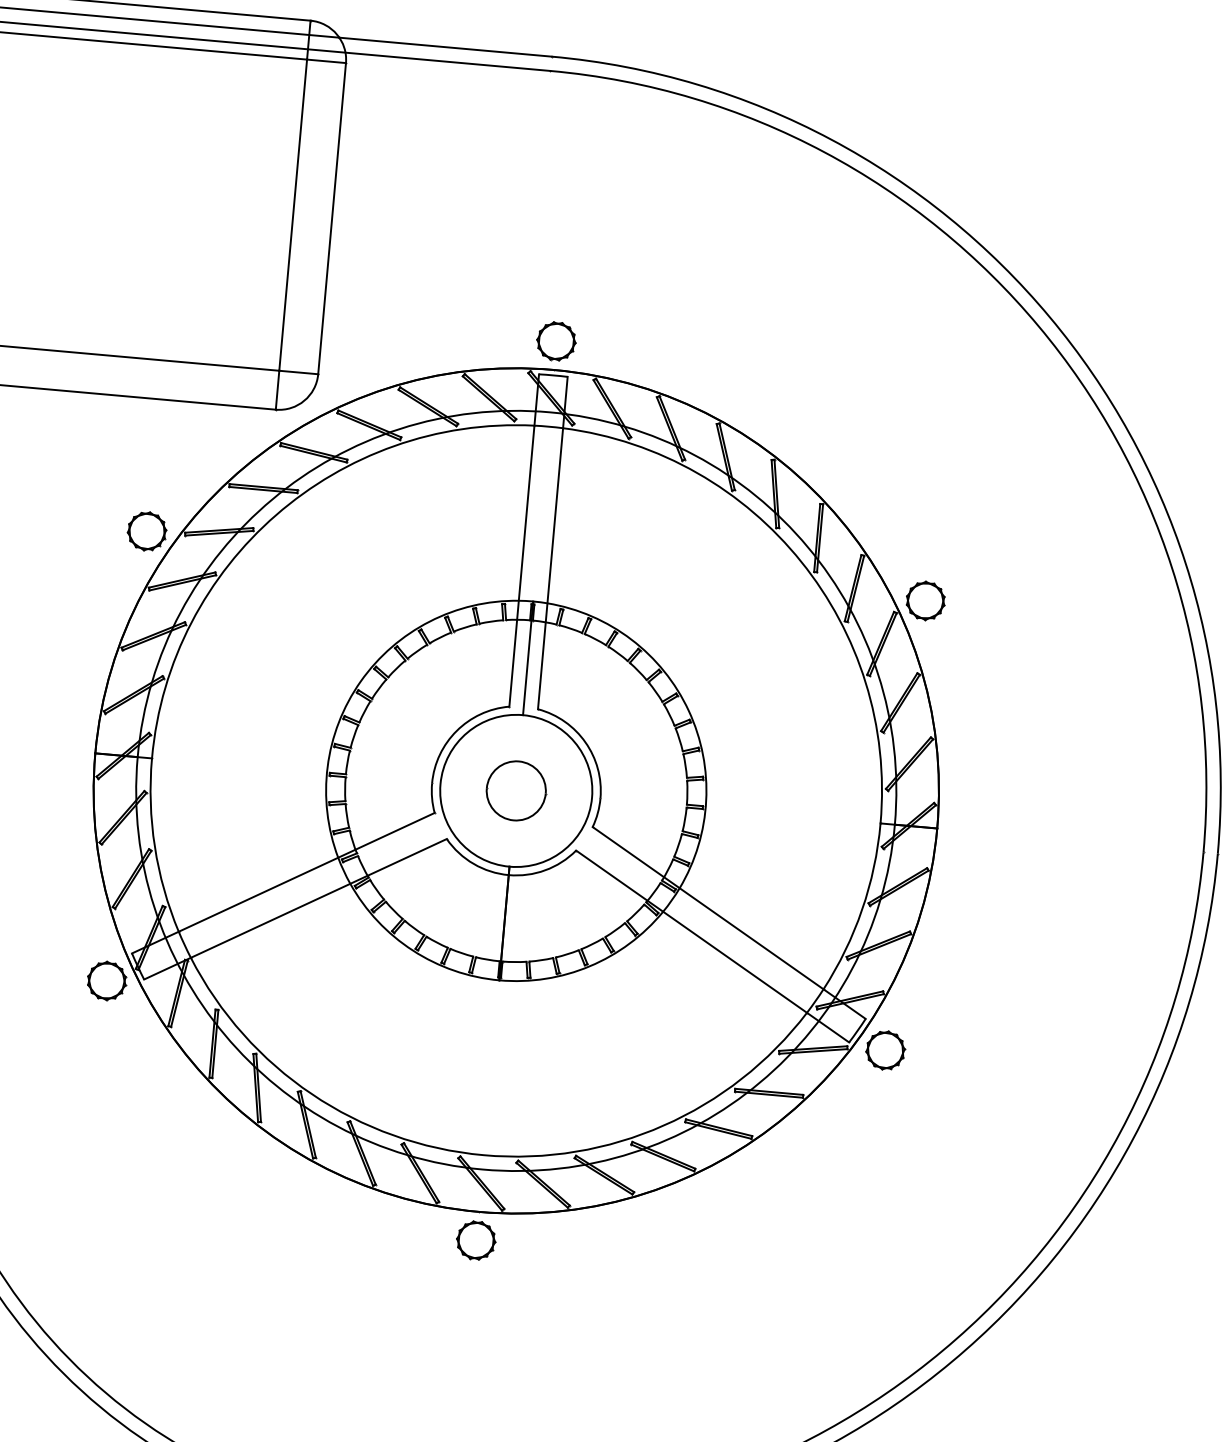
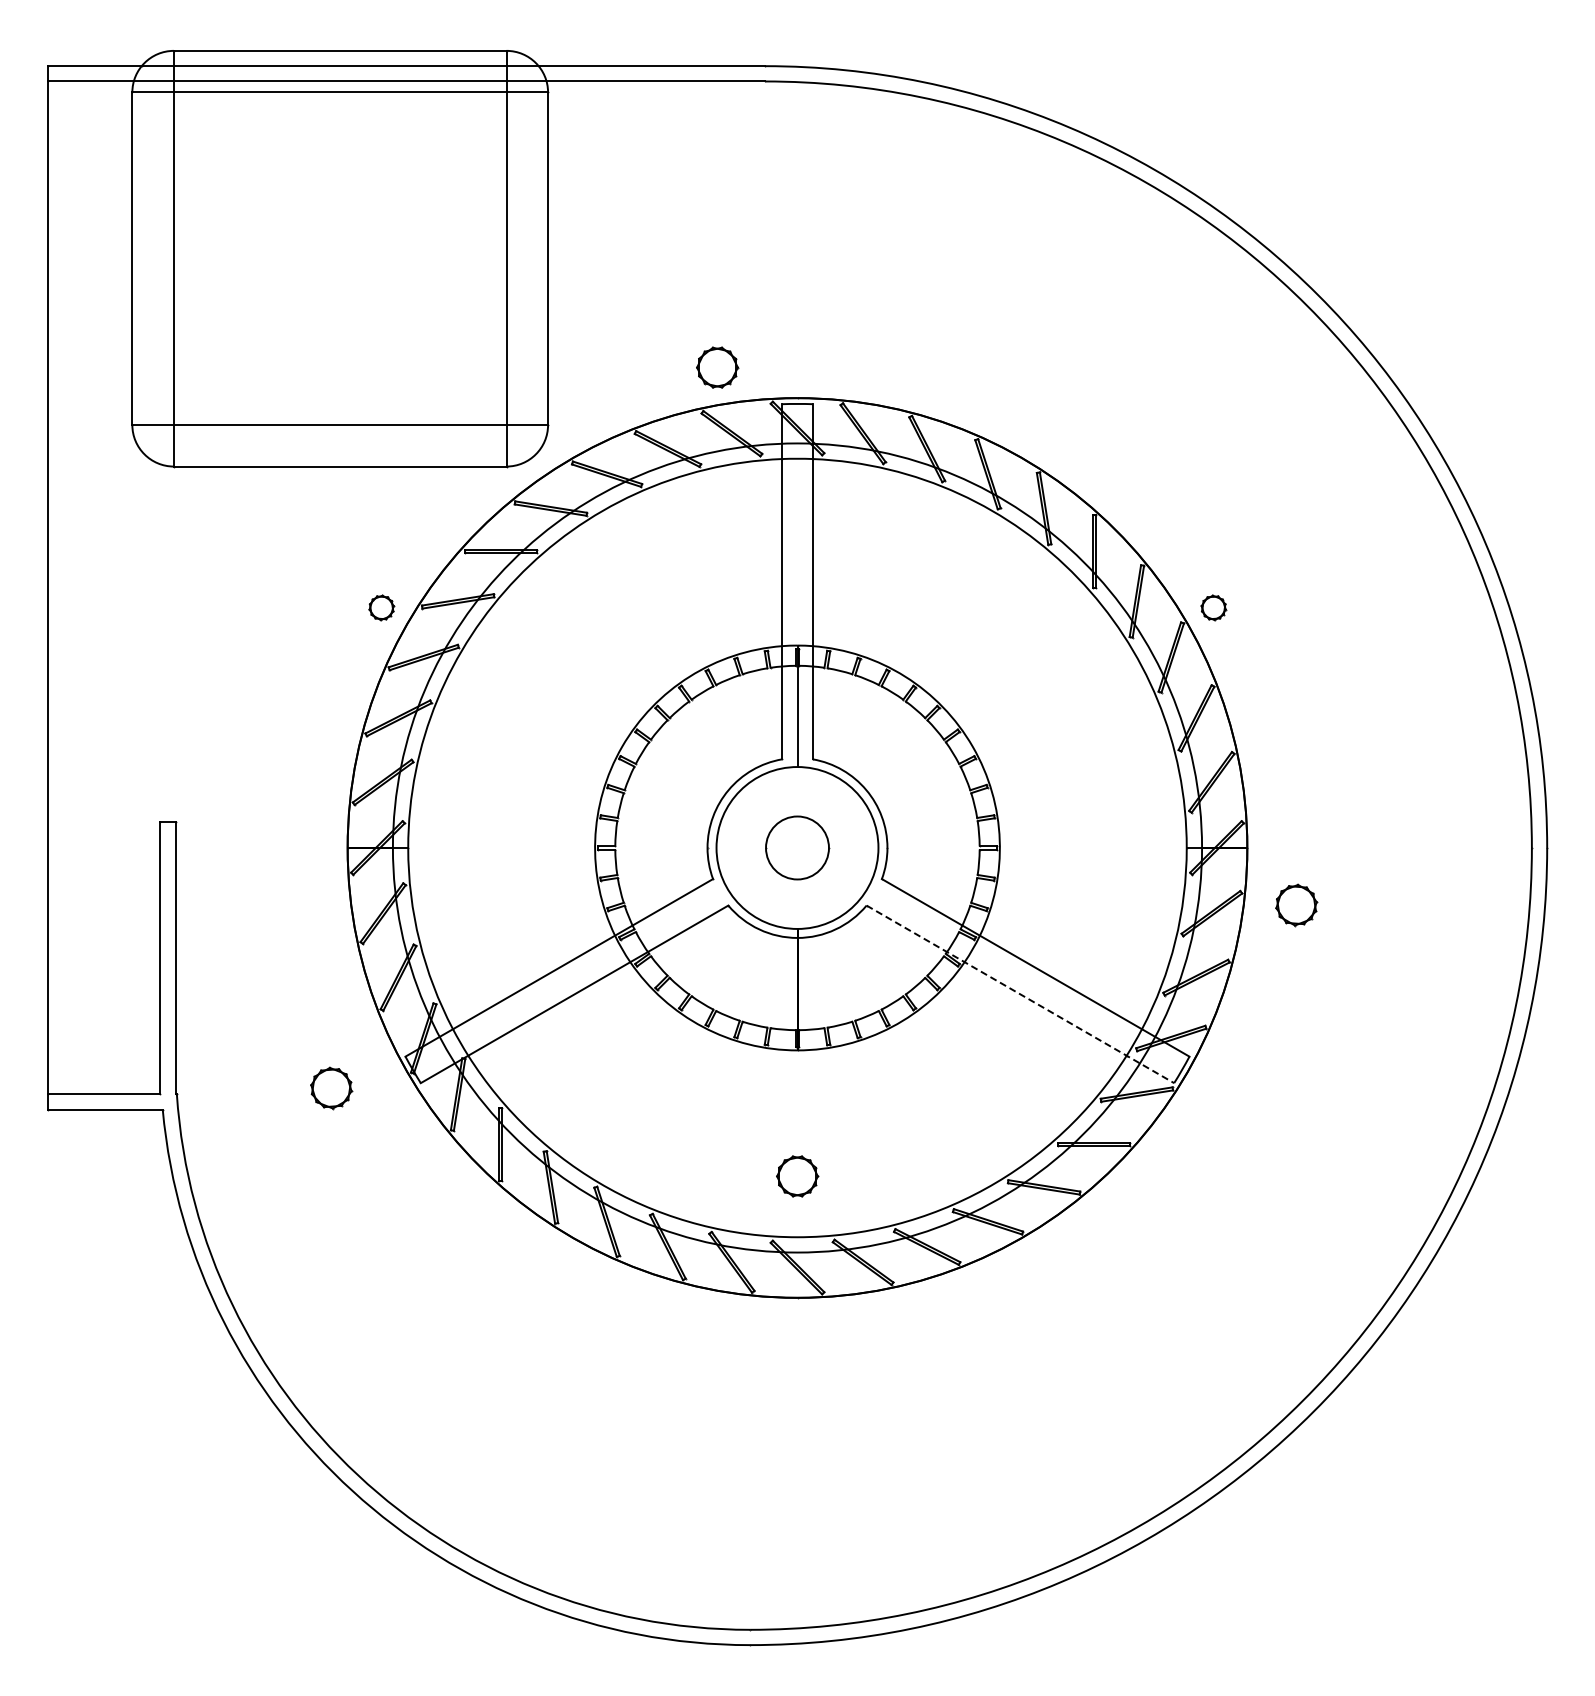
part: (556, 341) -> (717, 367), moved
part: (147, 531) -> (381, 607), size x0.6
part: (925, 600) -> (1213, 607), size x0.6
line: (712, 946) -> (1020, 994), solid -> dashed
part: (106, 981) -> (331, 1088), moved
part: (885, 1050) -> (1296, 905), moved
part: (476, 1240) -> (797, 1176), moved

